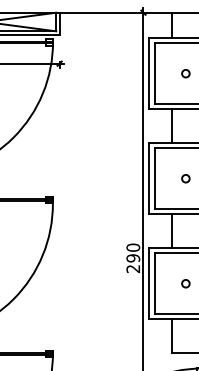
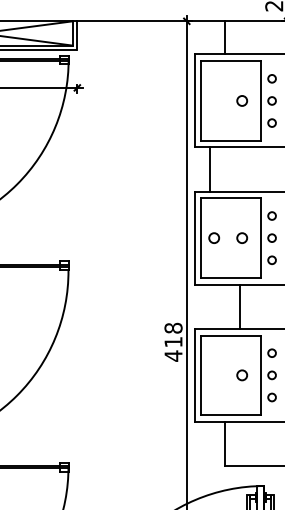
line: (172, 126) -> (209, 169), moved
circle: (164, 178) -> (214, 237), added
line: (172, 231) -> (239, 306), moved
text: (133, 257) -> (173, 341), 290 -> 418

